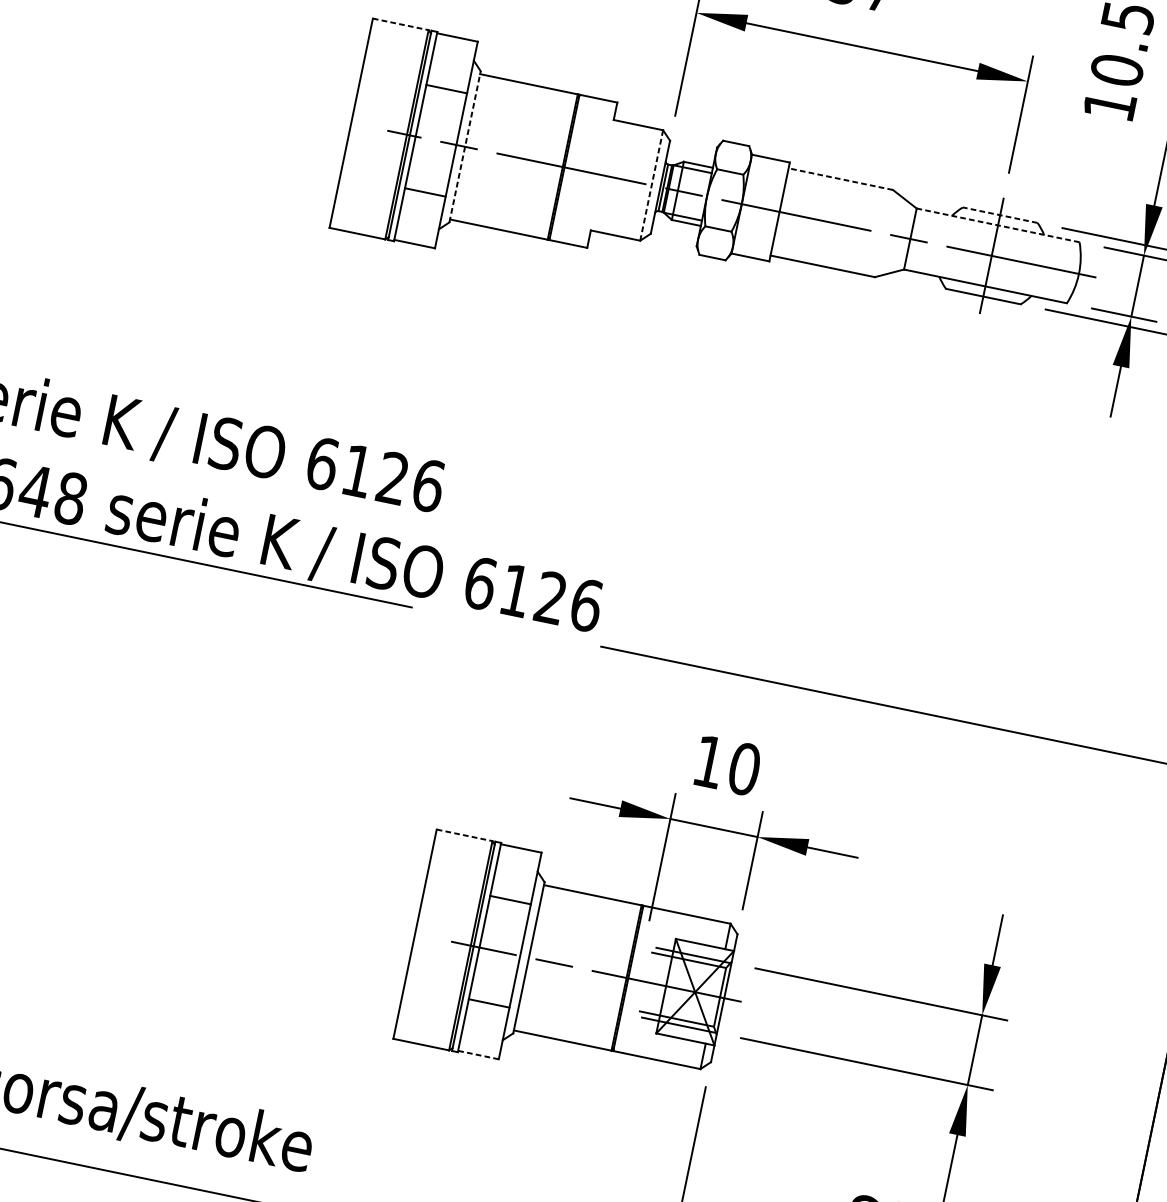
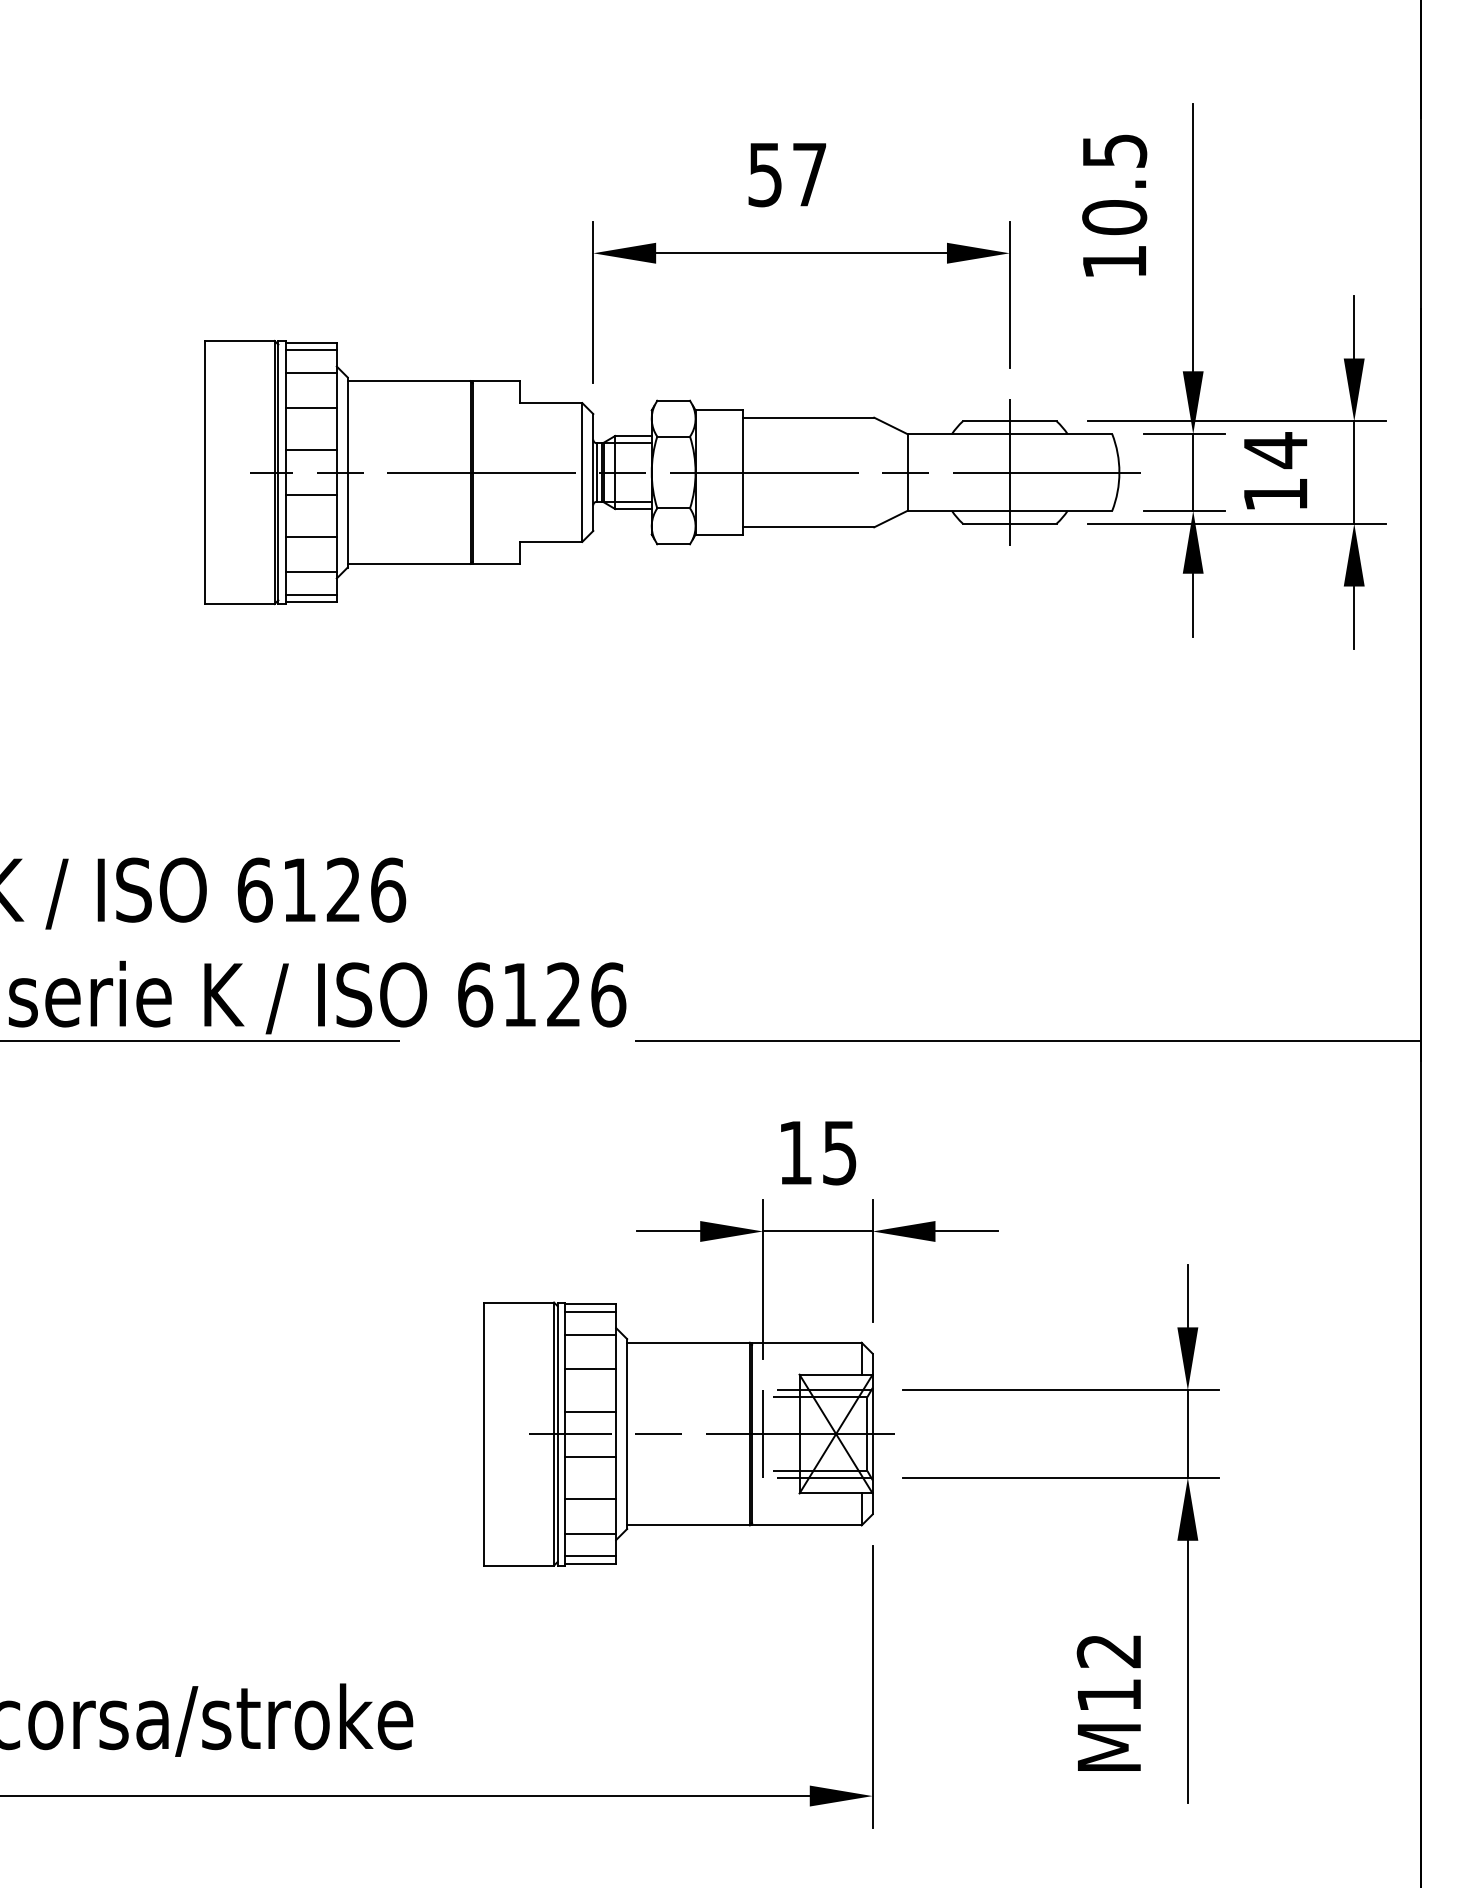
line: (401, 24) -> (240, 340), dashed -> solid
line: (455, 43) -> (310, 350), added
line: (451, 61) -> (310, 373), added
line: (439, 122) -> (310, 449), added
line: (464, 146) -> (347, 472), dashed -> solid
line: (431, 158) -> (310, 495), added
line: (840, 178) -> (808, 417), dashed -> solid
line: (651, 186) -> (582, 473), dashed -> solid
line: (999, 215) -> (1009, 421), dashed -> solid
line: (419, 219) -> (310, 571), added
line: (997, 225) -> (1009, 434), dashed -> solid
line: (415, 237) -> (310, 594), added
text: (744, 768) -> (839, 1152), 10 -> 15
line: (464, 835) -> (519, 1302), dashed -> solid
line: (519, 855) -> (590, 1312), added
line: (516, 872) -> (590, 1334), added
line: (503, 933) -> (590, 1411), added
line: (496, 969) -> (590, 1456), added
line: (637, 979) -> (763, 1433), added
line: (483, 1030) -> (590, 1533), added
line: (479, 1049) -> (590, 1556), added
line: (478, 1054) -> (590, 1563), dashed -> solid

